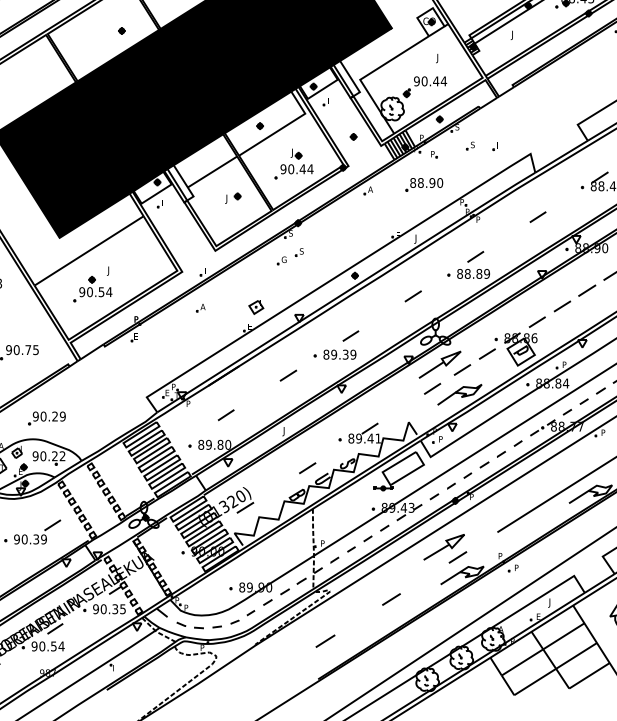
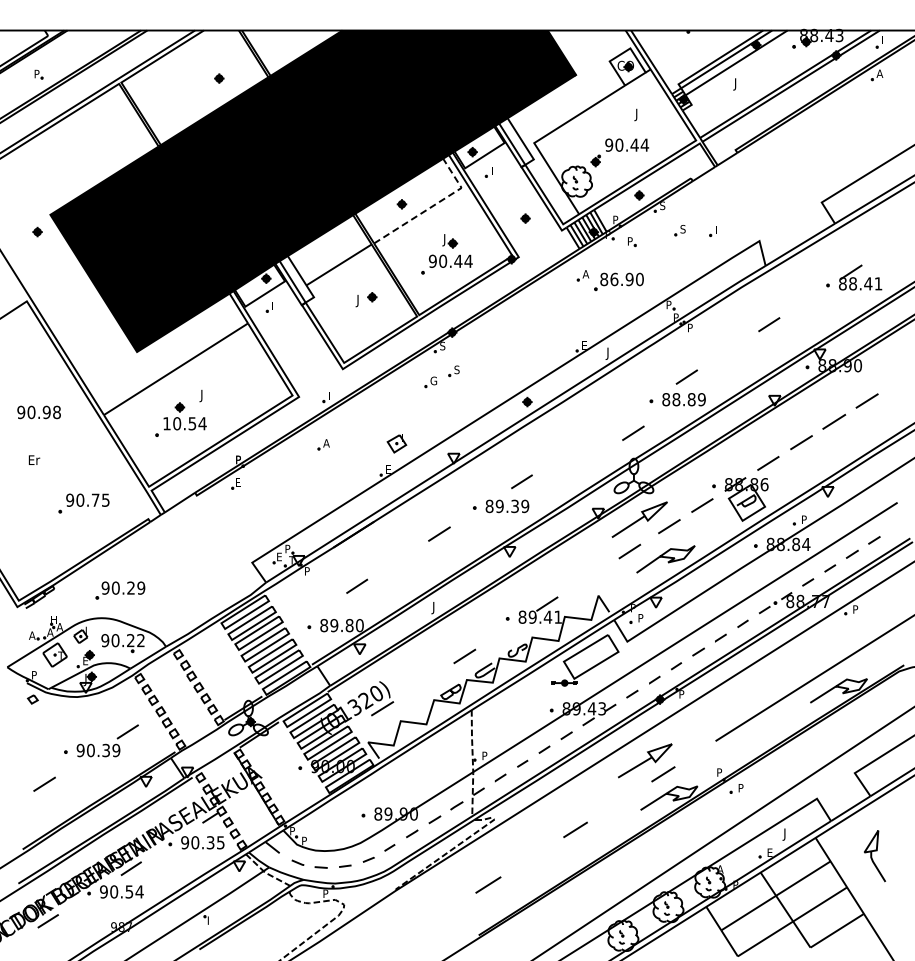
line: (283, 127) -> (433, 206), solid -> dashed
text: (420, 182) -> (614, 278), 88.90 -> 86.90
part: (367, 190) -> (582, 275), moved
text: (81, 291) -> (166, 423), 90.54 -> 10.54
line: (413, 295) -> (633, 432), moved

